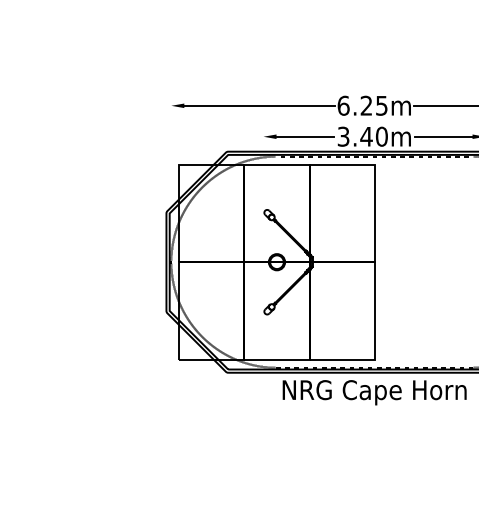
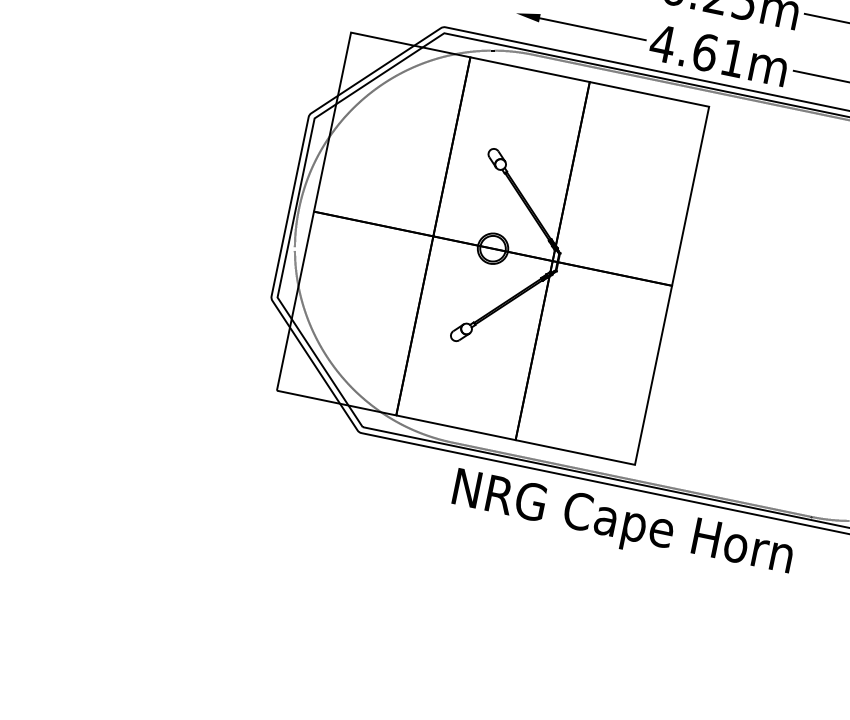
text: (362, 136) -> (697, 50), 3.40m -> 4.61m

